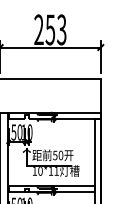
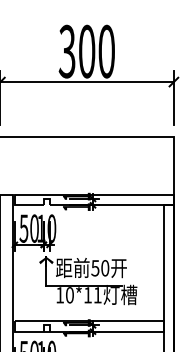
text: (50, 29) -> (87, 50), 253 -> 300

